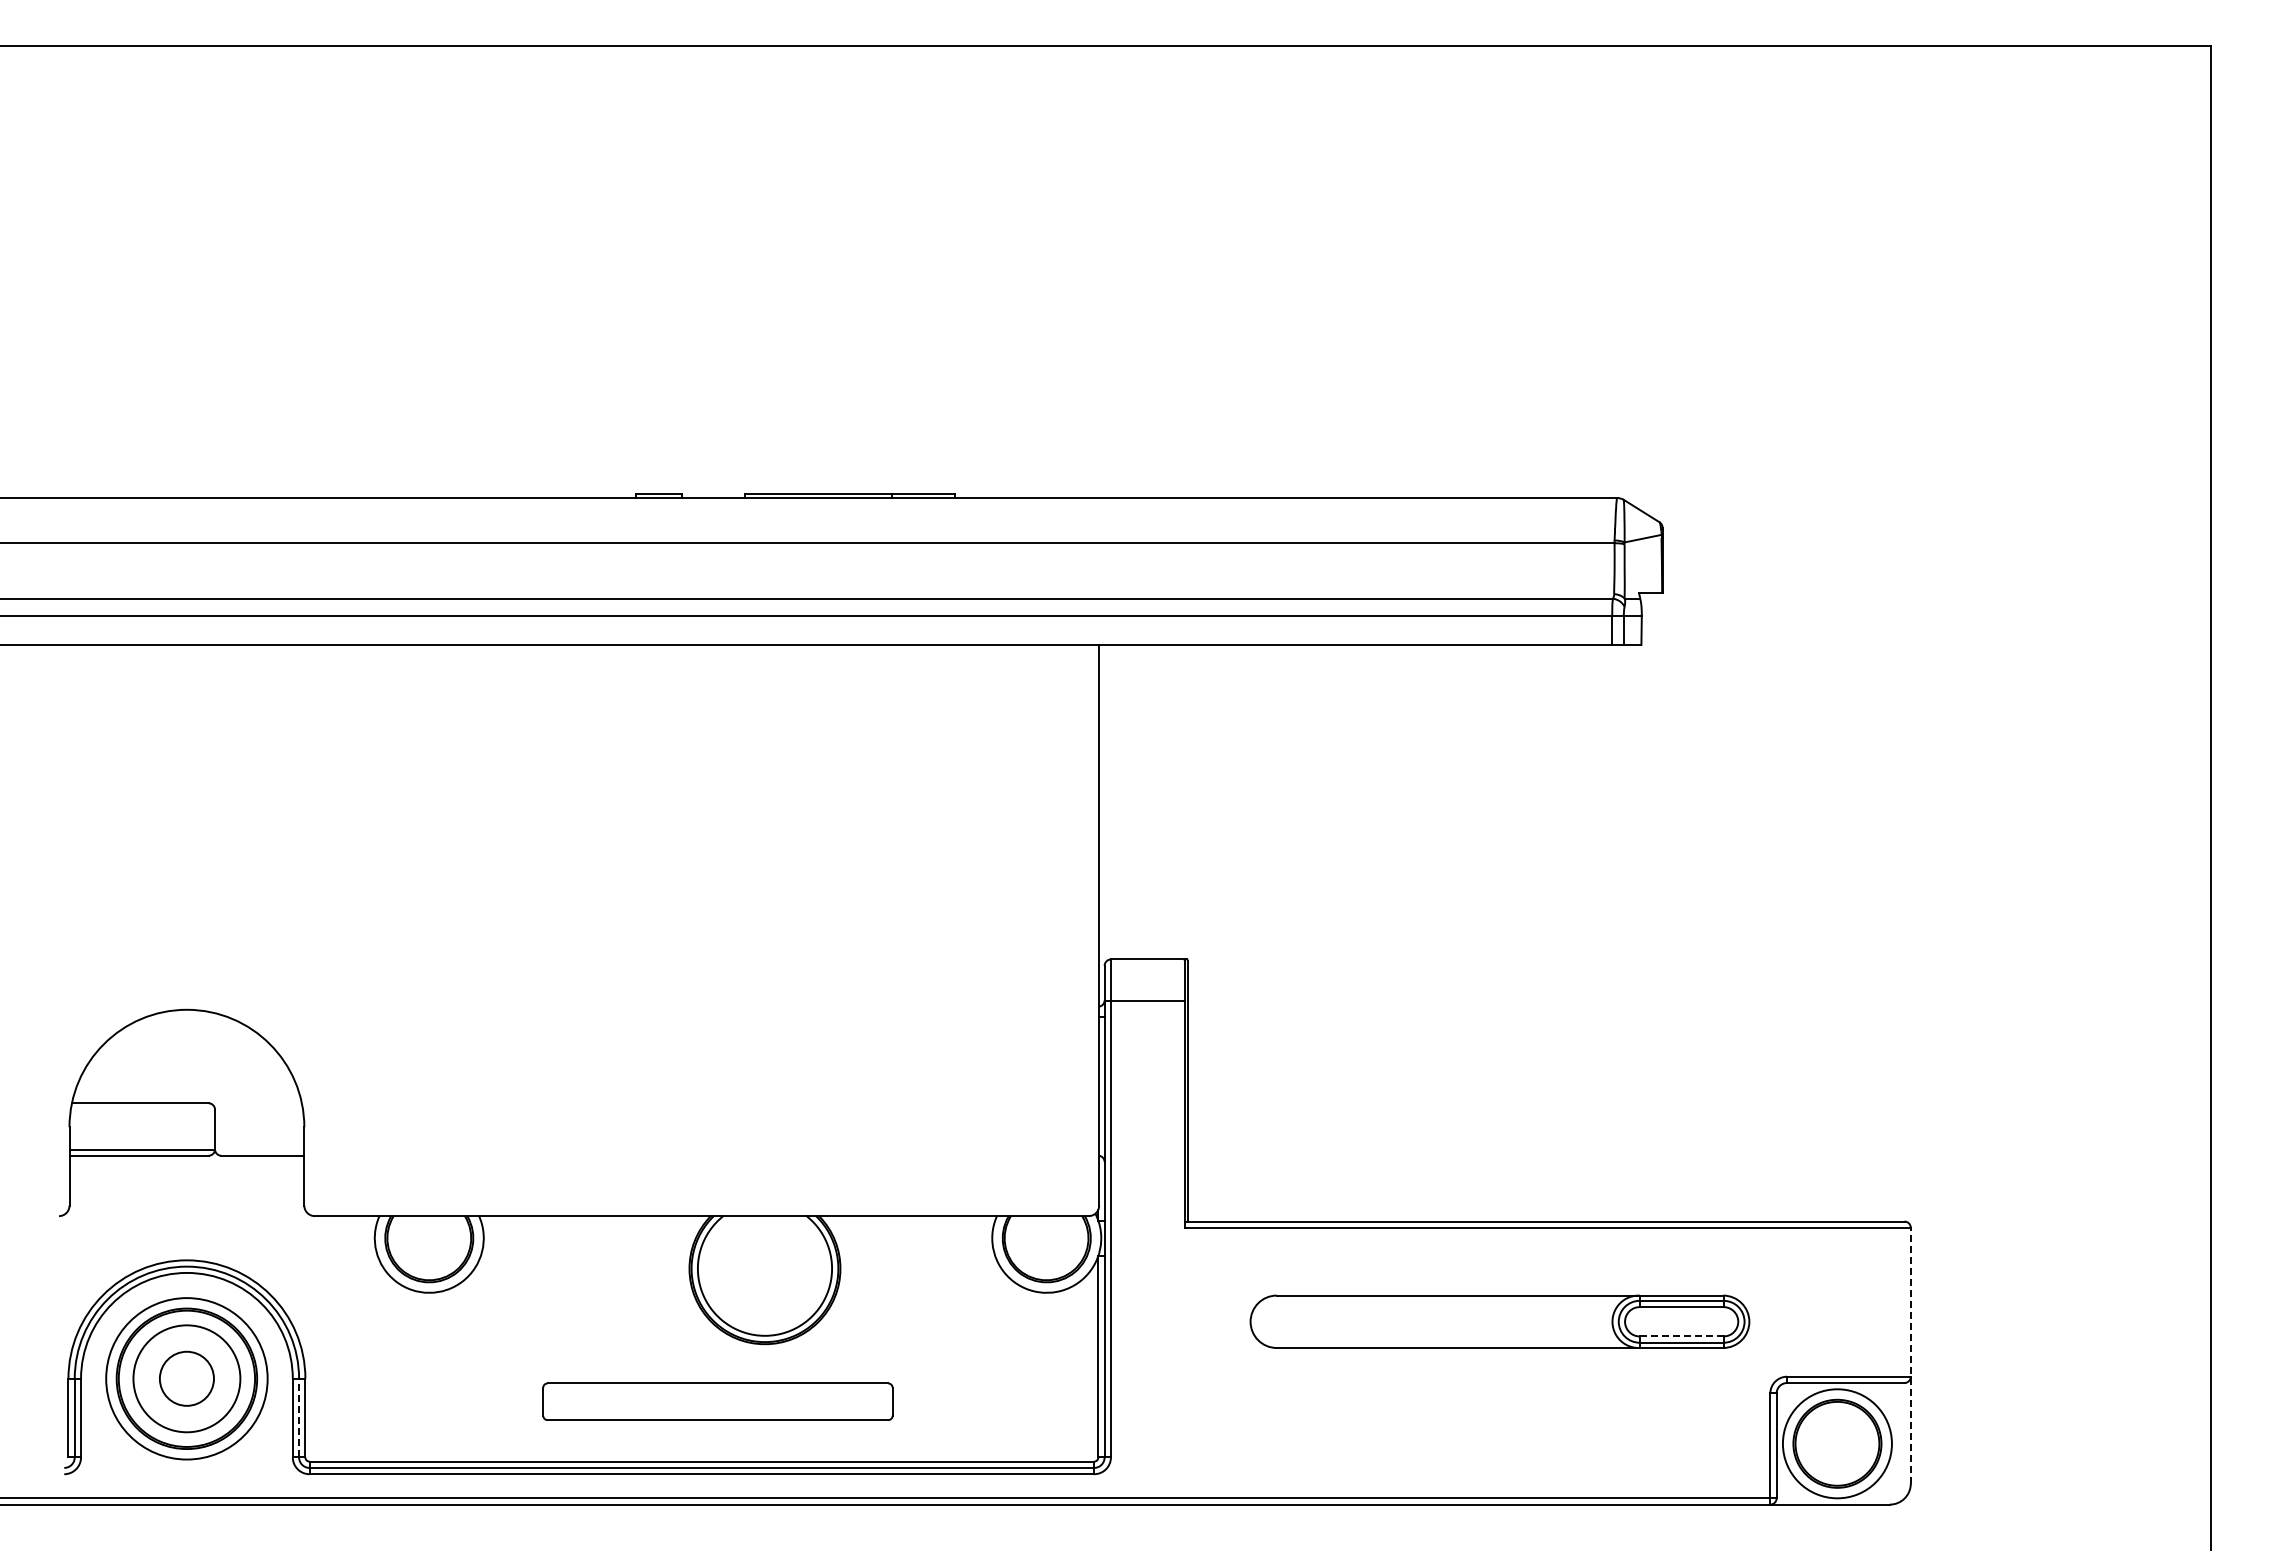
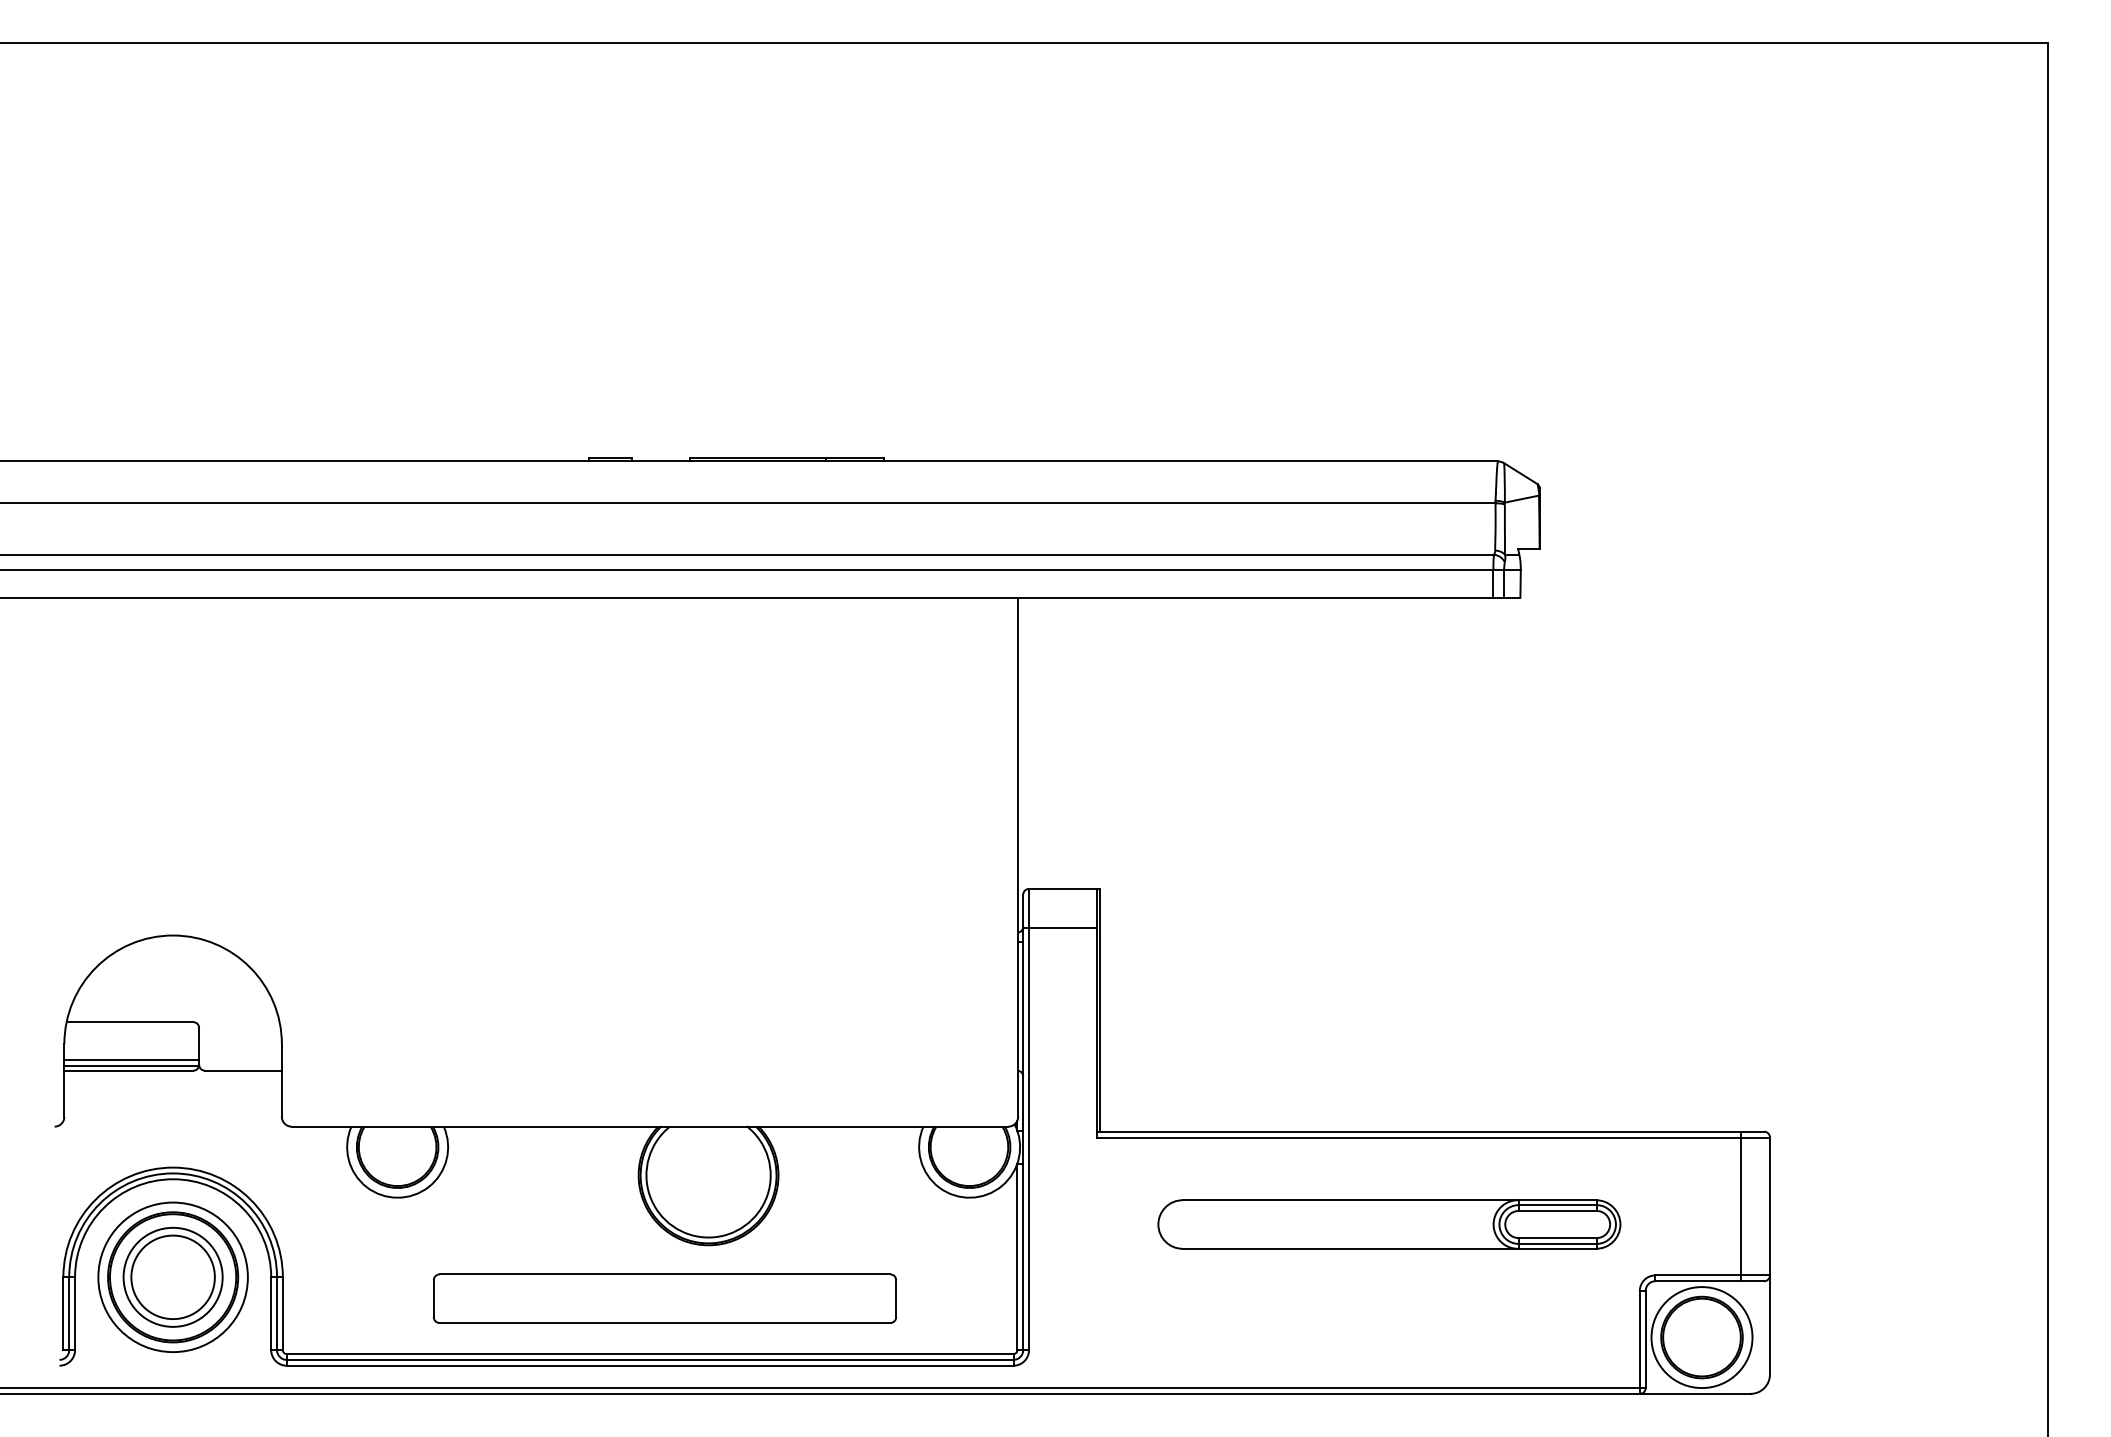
line: (142, 1144) -> (131, 1060), added
line: (1879, 1302) -> (1740, 1206), added
line: (1681, 1336) -> (1557, 1238), dashed -> solid
line: (1910, 1355) -> (1769, 1255), dashed -> solid
circle: (186, 1378) -> (172, 1277), size x1.67
part: (717, 1401) -> (664, 1298), size x1.43
line: (299, 1417) -> (277, 1313), dashed -> solid

